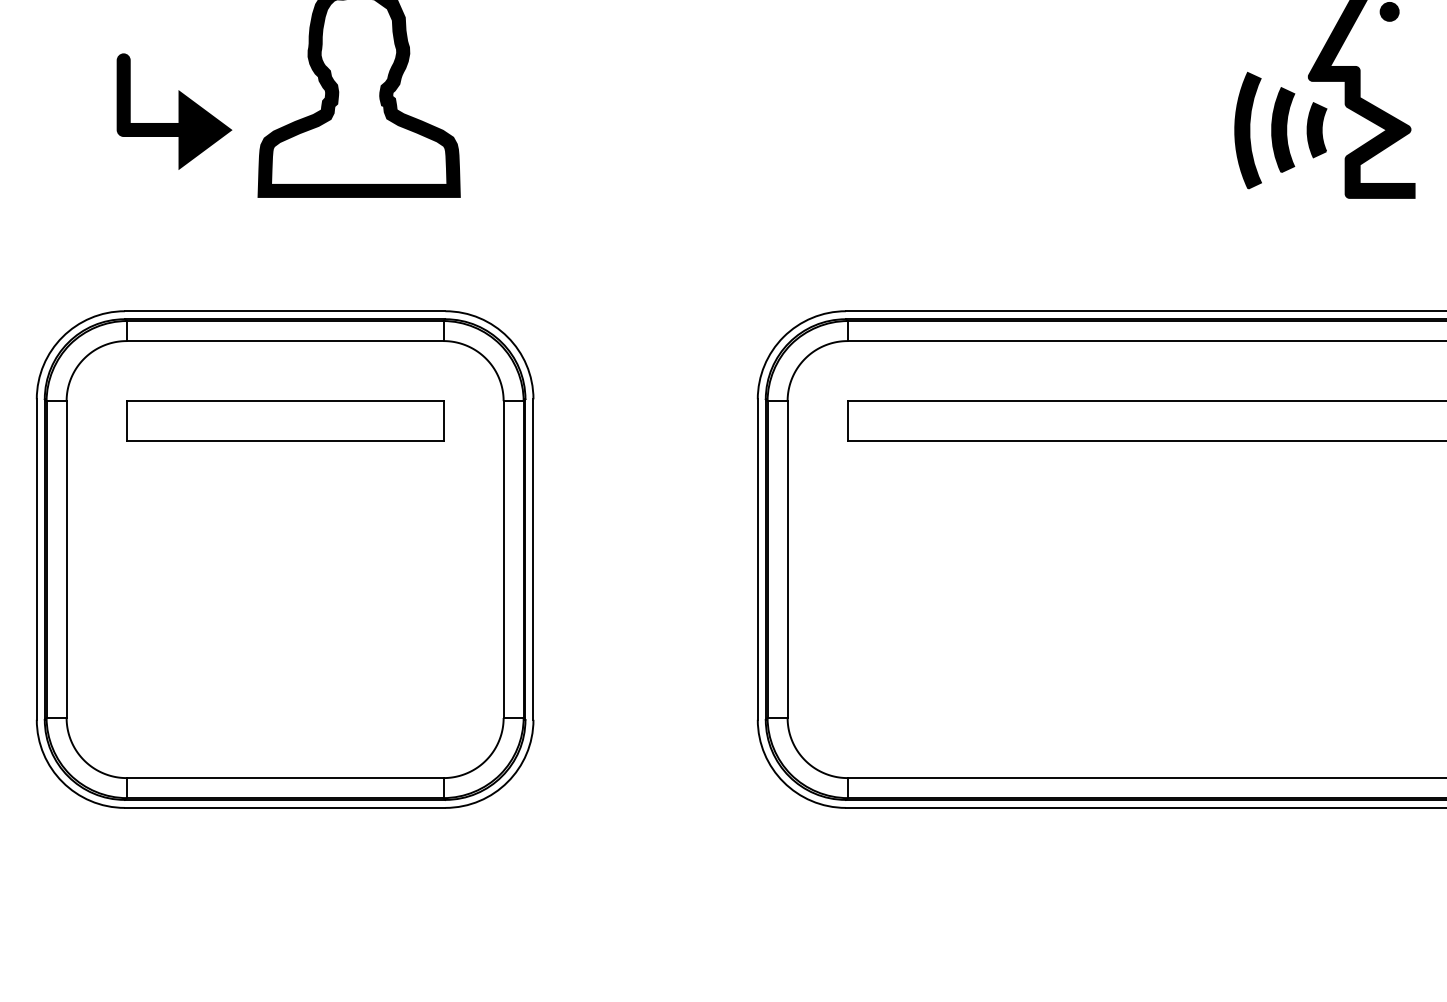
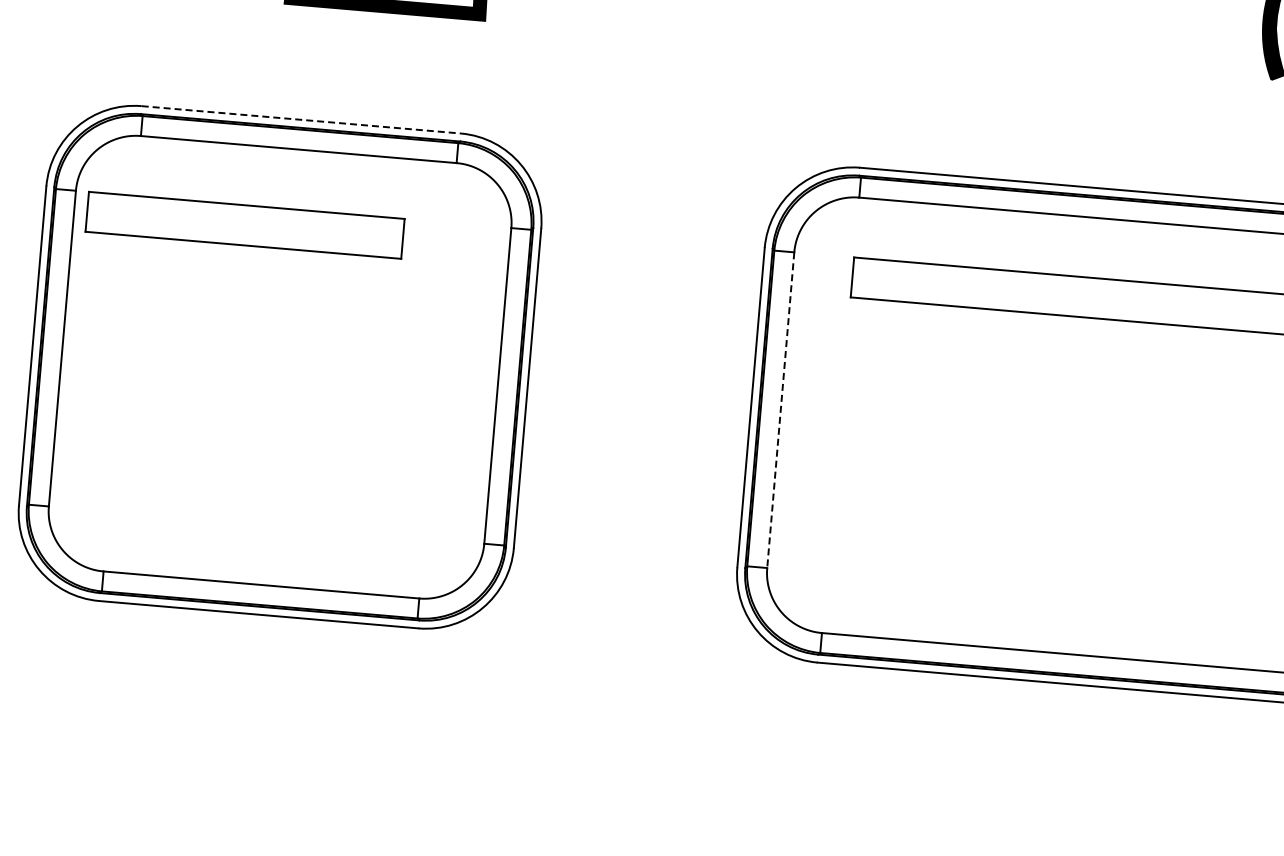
line: (285, 311) -> (301, 120), solid -> dashed
part: (285, 420) -> (245, 224), moved
line: (787, 560) -> (780, 411), solid -> dashed

